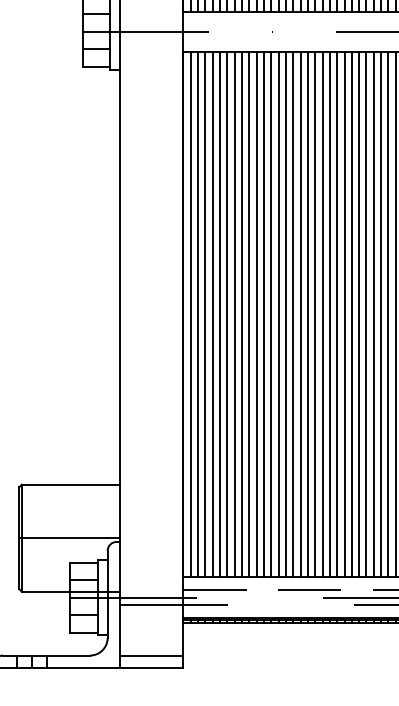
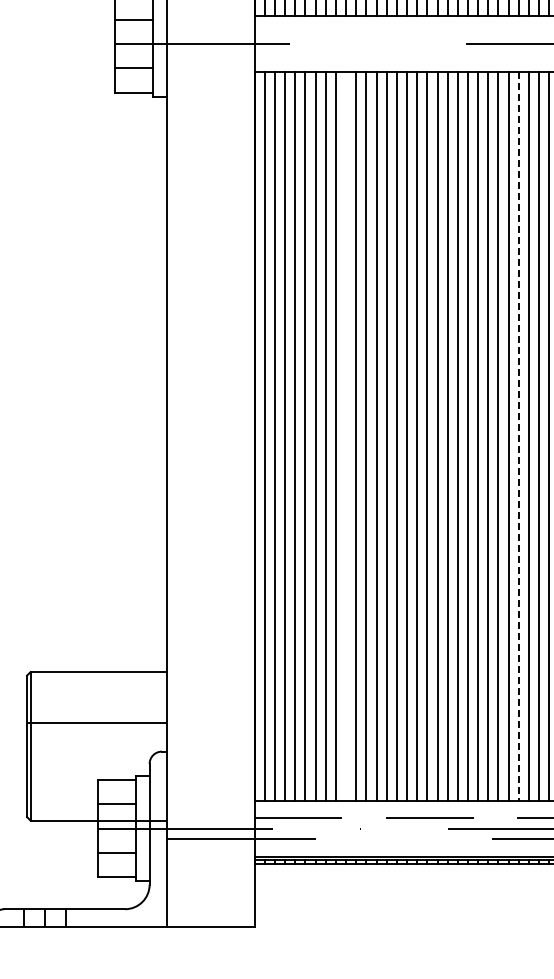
line: (249, 314) -> (346, 436), removed
line: (373, 314) -> (518, 436), solid -> dashed
line: (70, 538) -> (97, 723), moved
line: (151, 655) -> (210, 909), removed

